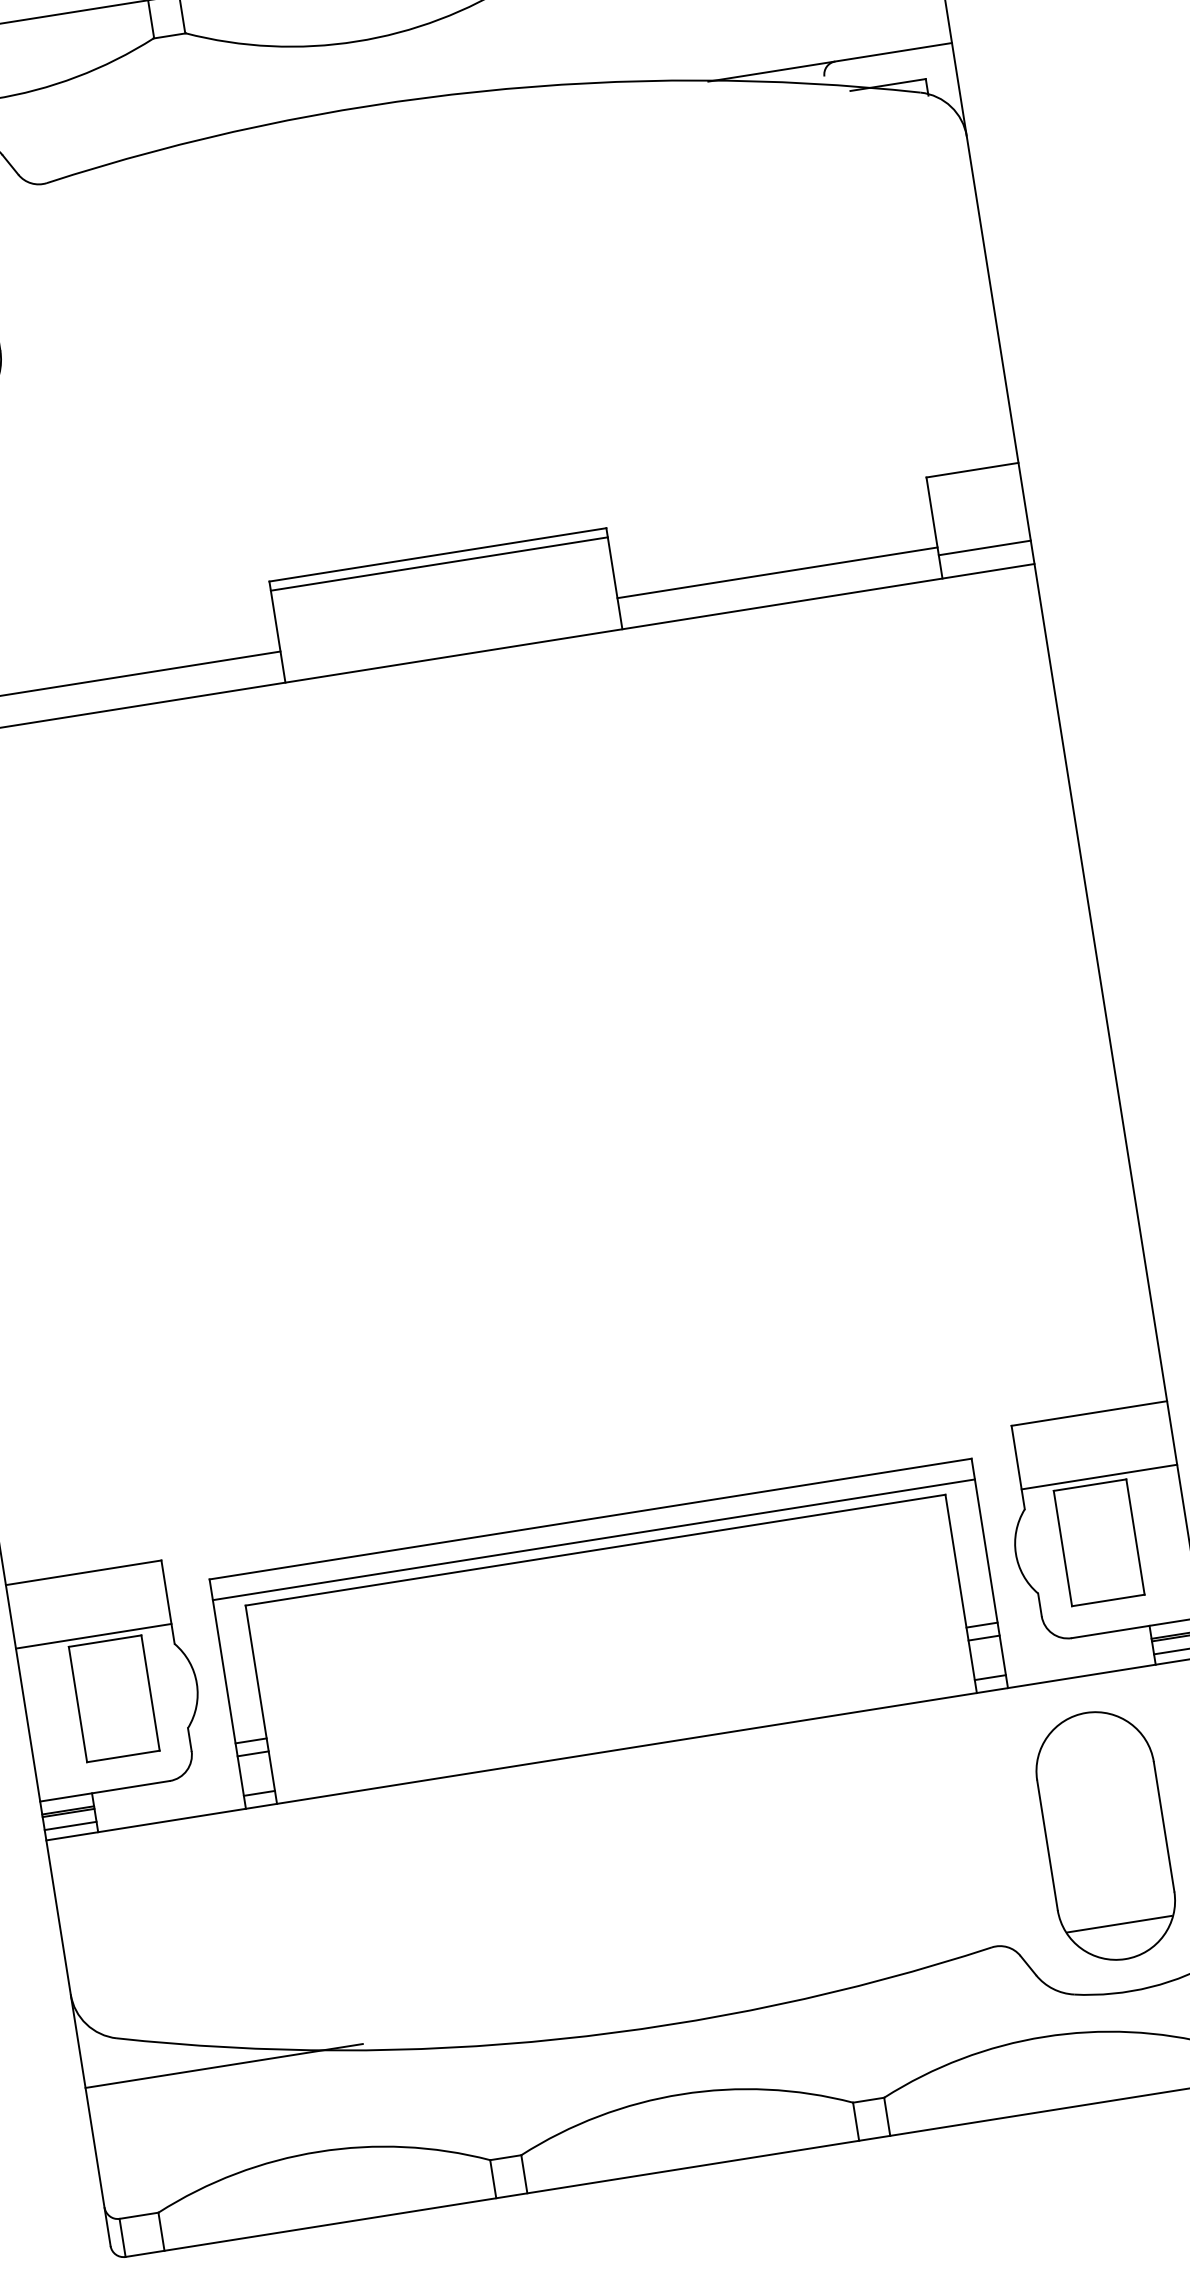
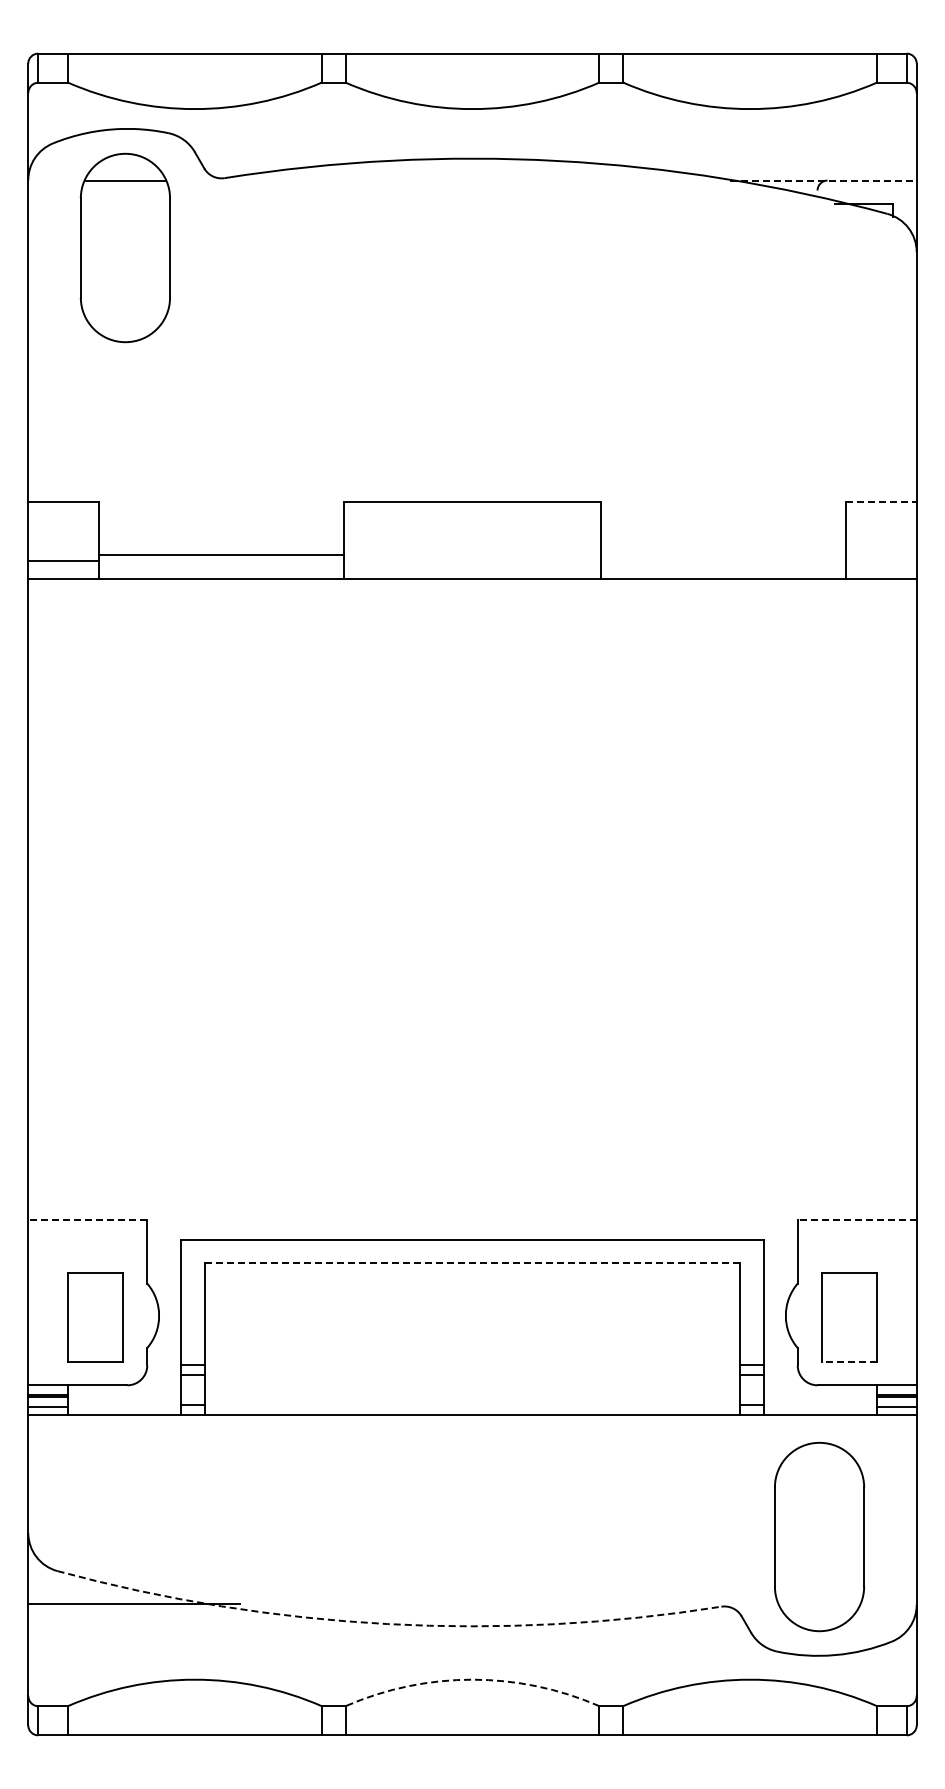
line: (831, 62) -> (824, 180), solid -> dashed
line: (973, 469) -> (882, 501), solid -> dashed
line: (984, 548) -> (881, 561), removed
line: (439, 563) -> (472, 508), removed
line: (777, 573) -> (723, 555), removed
line: (1088, 1413) -> (856, 1219), solid -> dashed
line: (1098, 1477) -> (856, 1268), removed
line: (593, 1539) -> (472, 1255), removed
line: (595, 1550) -> (472, 1263), solid -> dashed
line: (83, 1572) -> (87, 1219), solid -> dashed
line: (1108, 1600) -> (849, 1361), solid -> dashed
line: (93, 1636) -> (87, 1268), removed
line: (1119, 1924) -> (819, 1604), removed
arc: (559, 2039) -> (387, 1624), solid -> dashed
arc: (681, 2094) -> (472, 1679), solid -> dashed

